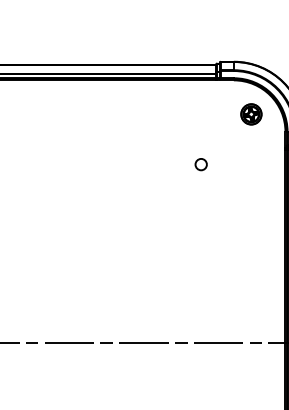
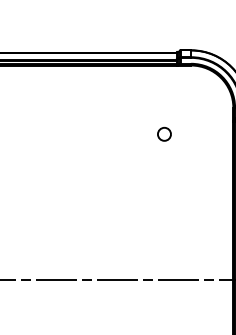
part: (251, 114) -> (205, 93), removed
circle: (200, 164) -> (163, 134), size x1.4

